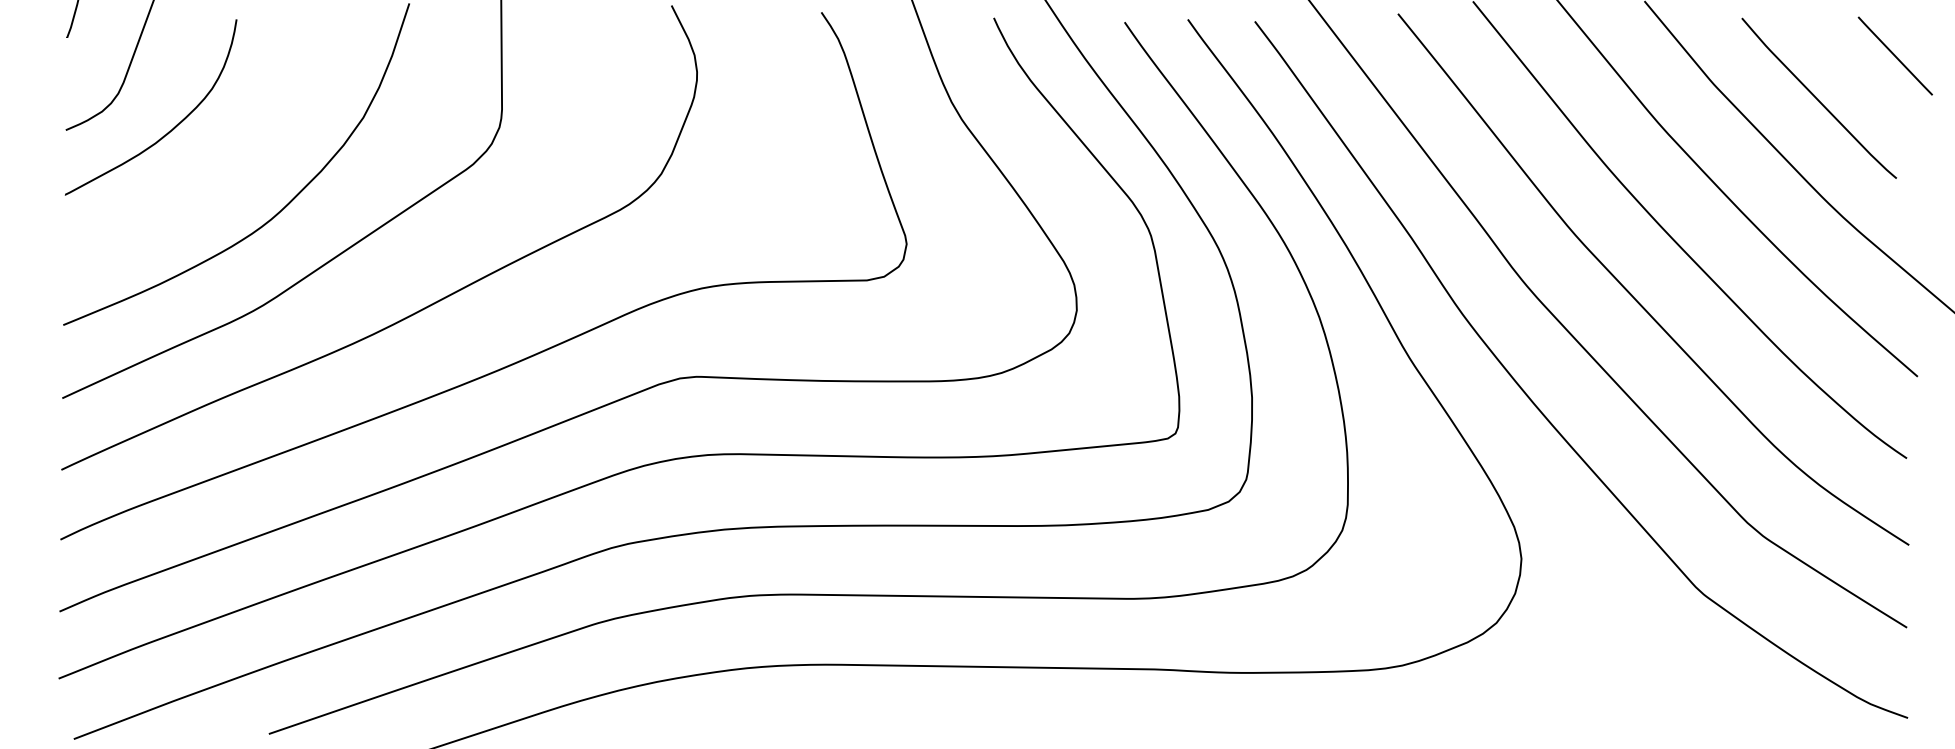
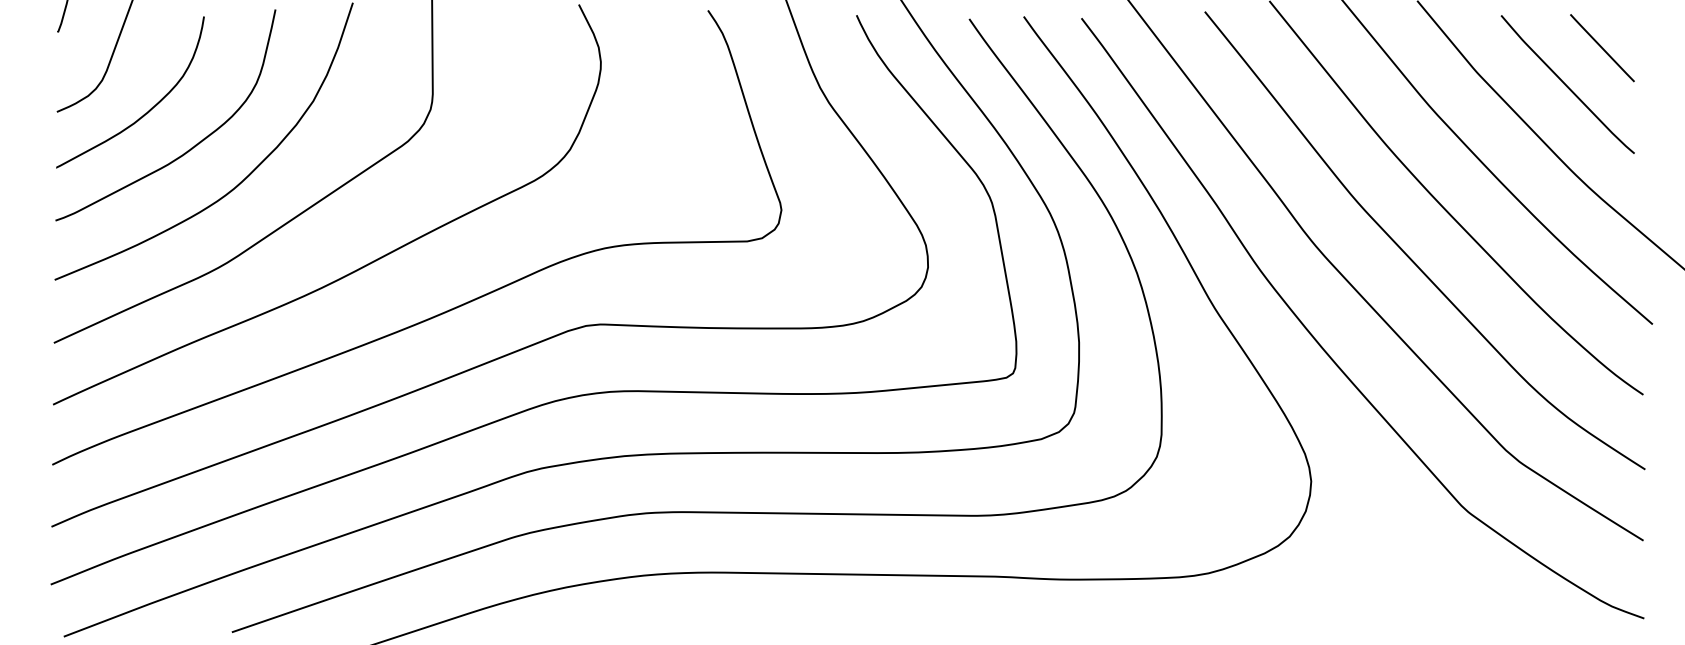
line: (1894, 55) -> (1601, 47), moved
curve: (219, 173) -> (189, 149), added

